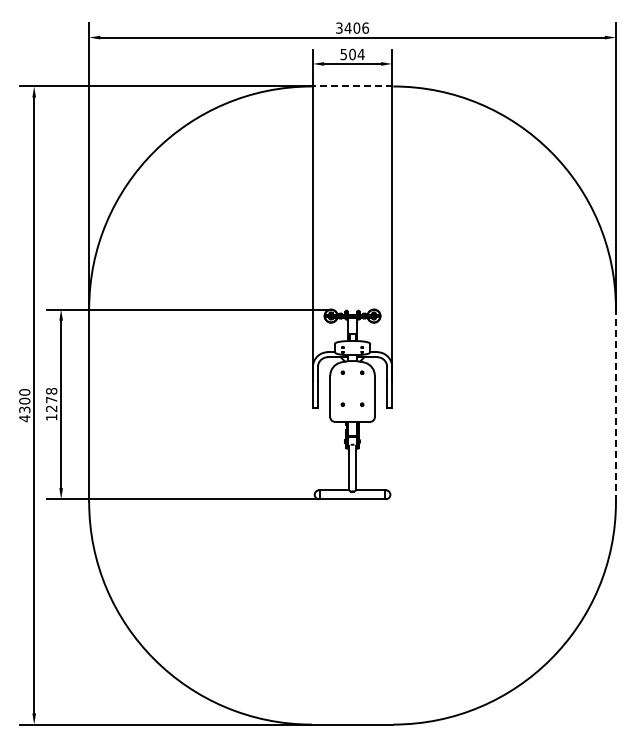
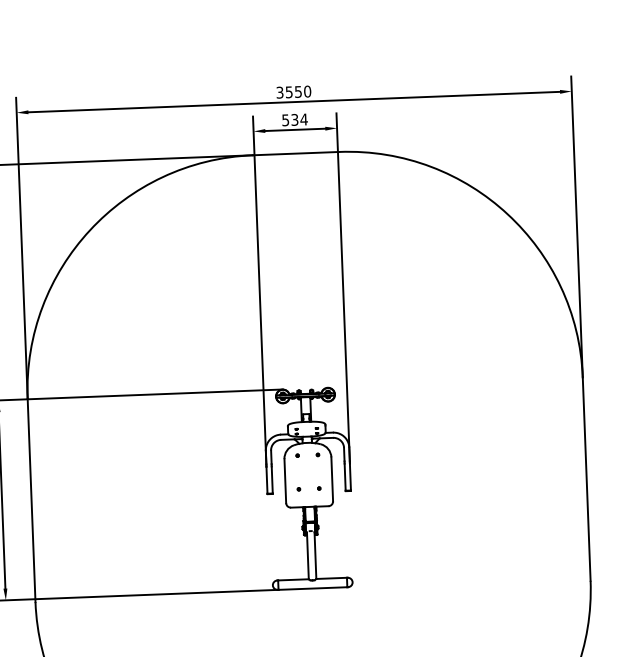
text: (356, 27) -> (297, 91), 3406 -> 3550
text: (352, 54) -> (294, 119), 504 -> 534
line: (352, 86) -> (296, 153), dashed -> solid
line: (615, 405) -> (586, 479), dashed -> solid

